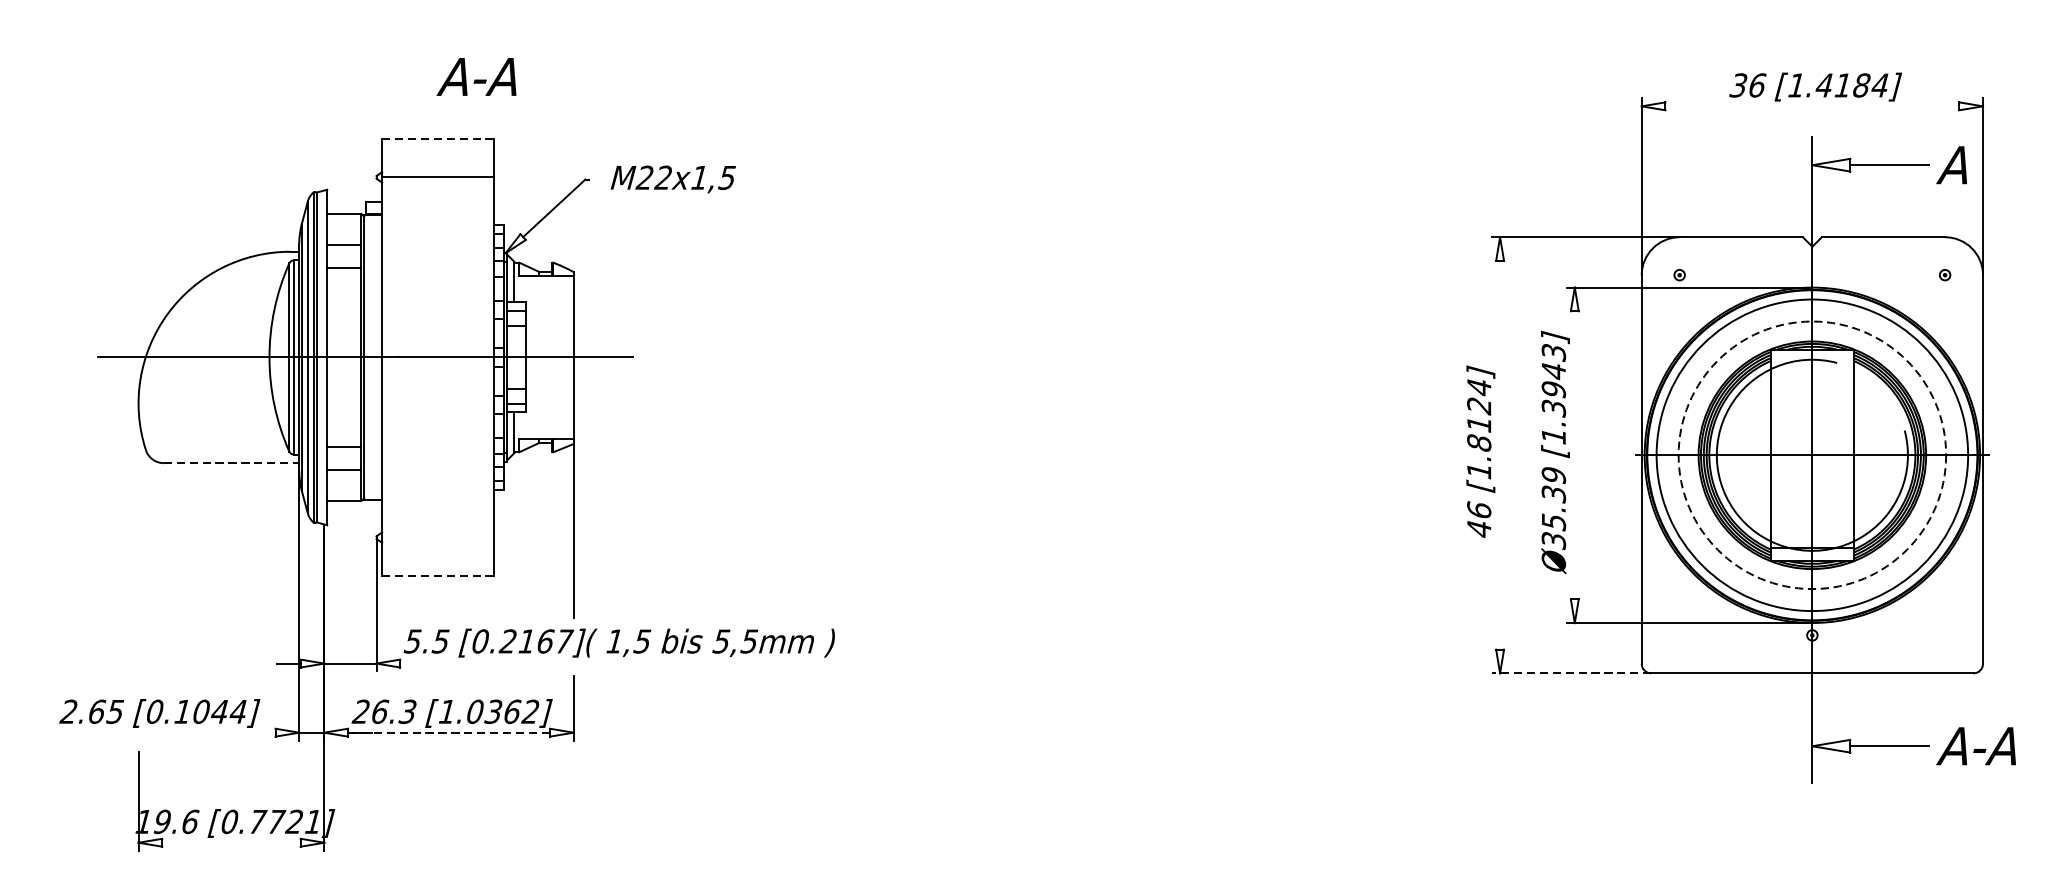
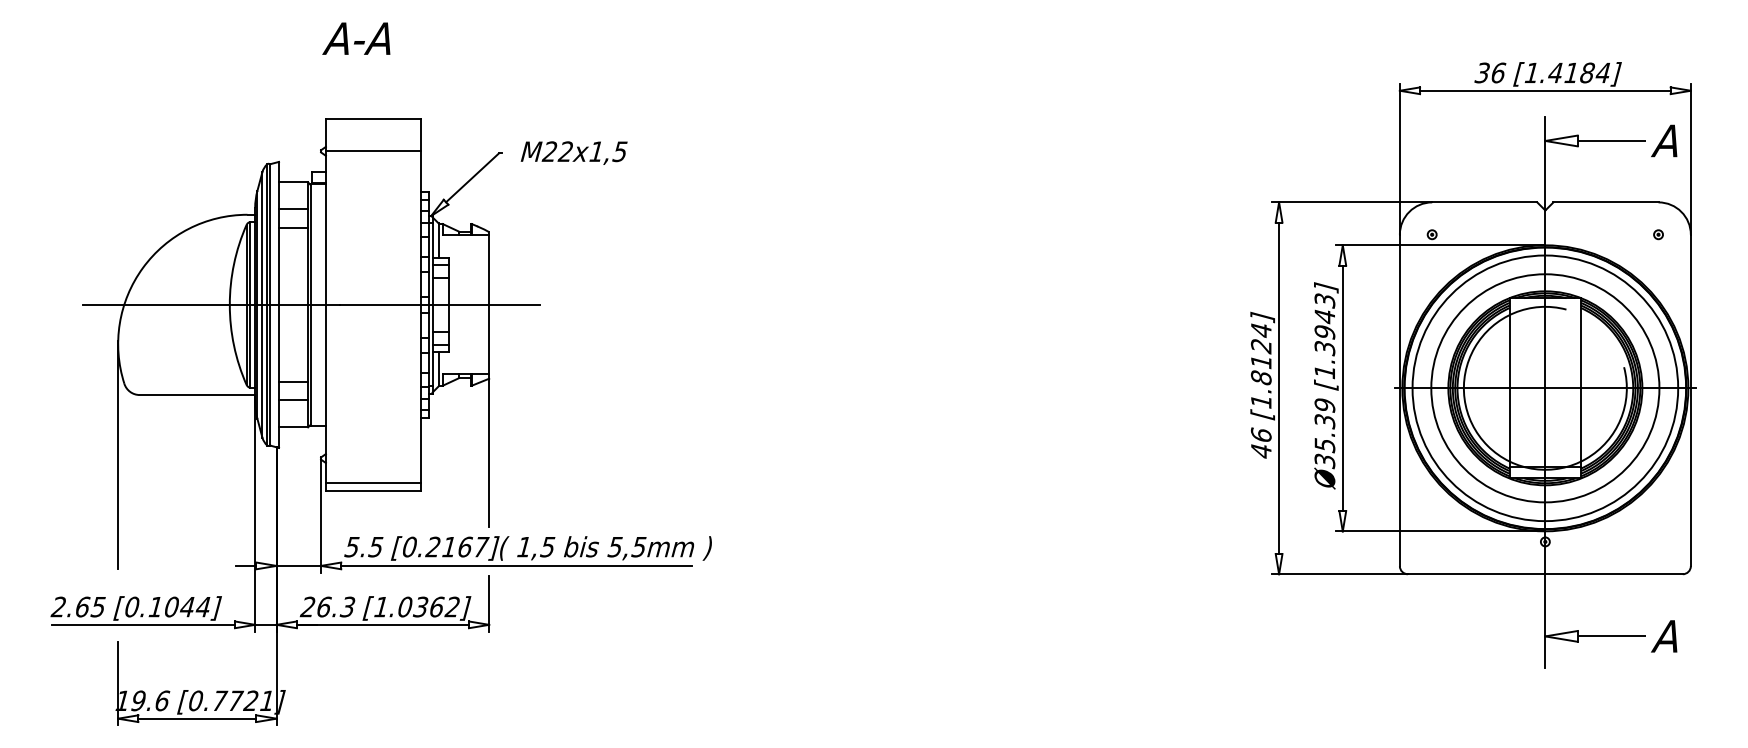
text: (476, 76) -> (356, 38), moved
line: (1812, 106) -> (1545, 90), added
line: (438, 138) -> (373, 118), dashed -> solid
line: (1500, 455) -> (1279, 388), added
line: (1574, 455) -> (1342, 388), added
circle: (1812, 455) -> (1545, 388), dashed -> solid
line: (231, 463) -> (197, 395), dashed -> solid
line: (138, 534) -> (118, 455), added
line: (436, 565) -> (372, 482), added
line: (438, 575) -> (373, 490), dashed -> solid
line: (605, 663) -> (516, 565), added
line: (1572, 673) -> (1340, 574), dashed -> solid
line: (168, 732) -> (143, 624), added
line: (449, 732) -> (383, 624), dashed -> solid
text: (1994, 746) -> (1700, 636), A-A -> A
line: (231, 842) -> (197, 718), added

